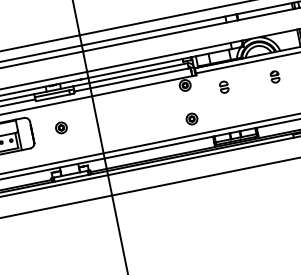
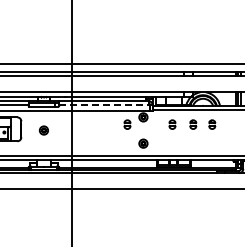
line: (131, 80) -> (103, 105), solid -> dashed
part: (251, 81) -> (193, 124), added
part: (166, 98) -> (127, 124), added

